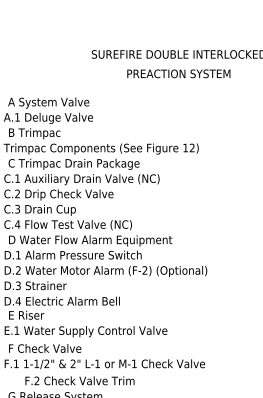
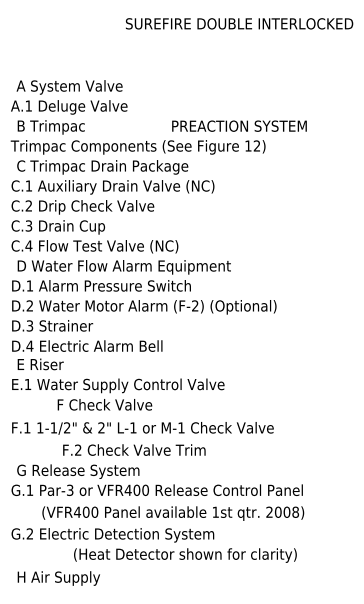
text: (178, 73) -> (239, 125), moved
text: (44, 348) -> (104, 404), moved
text: (80, 380) -> (134, 449), moved

